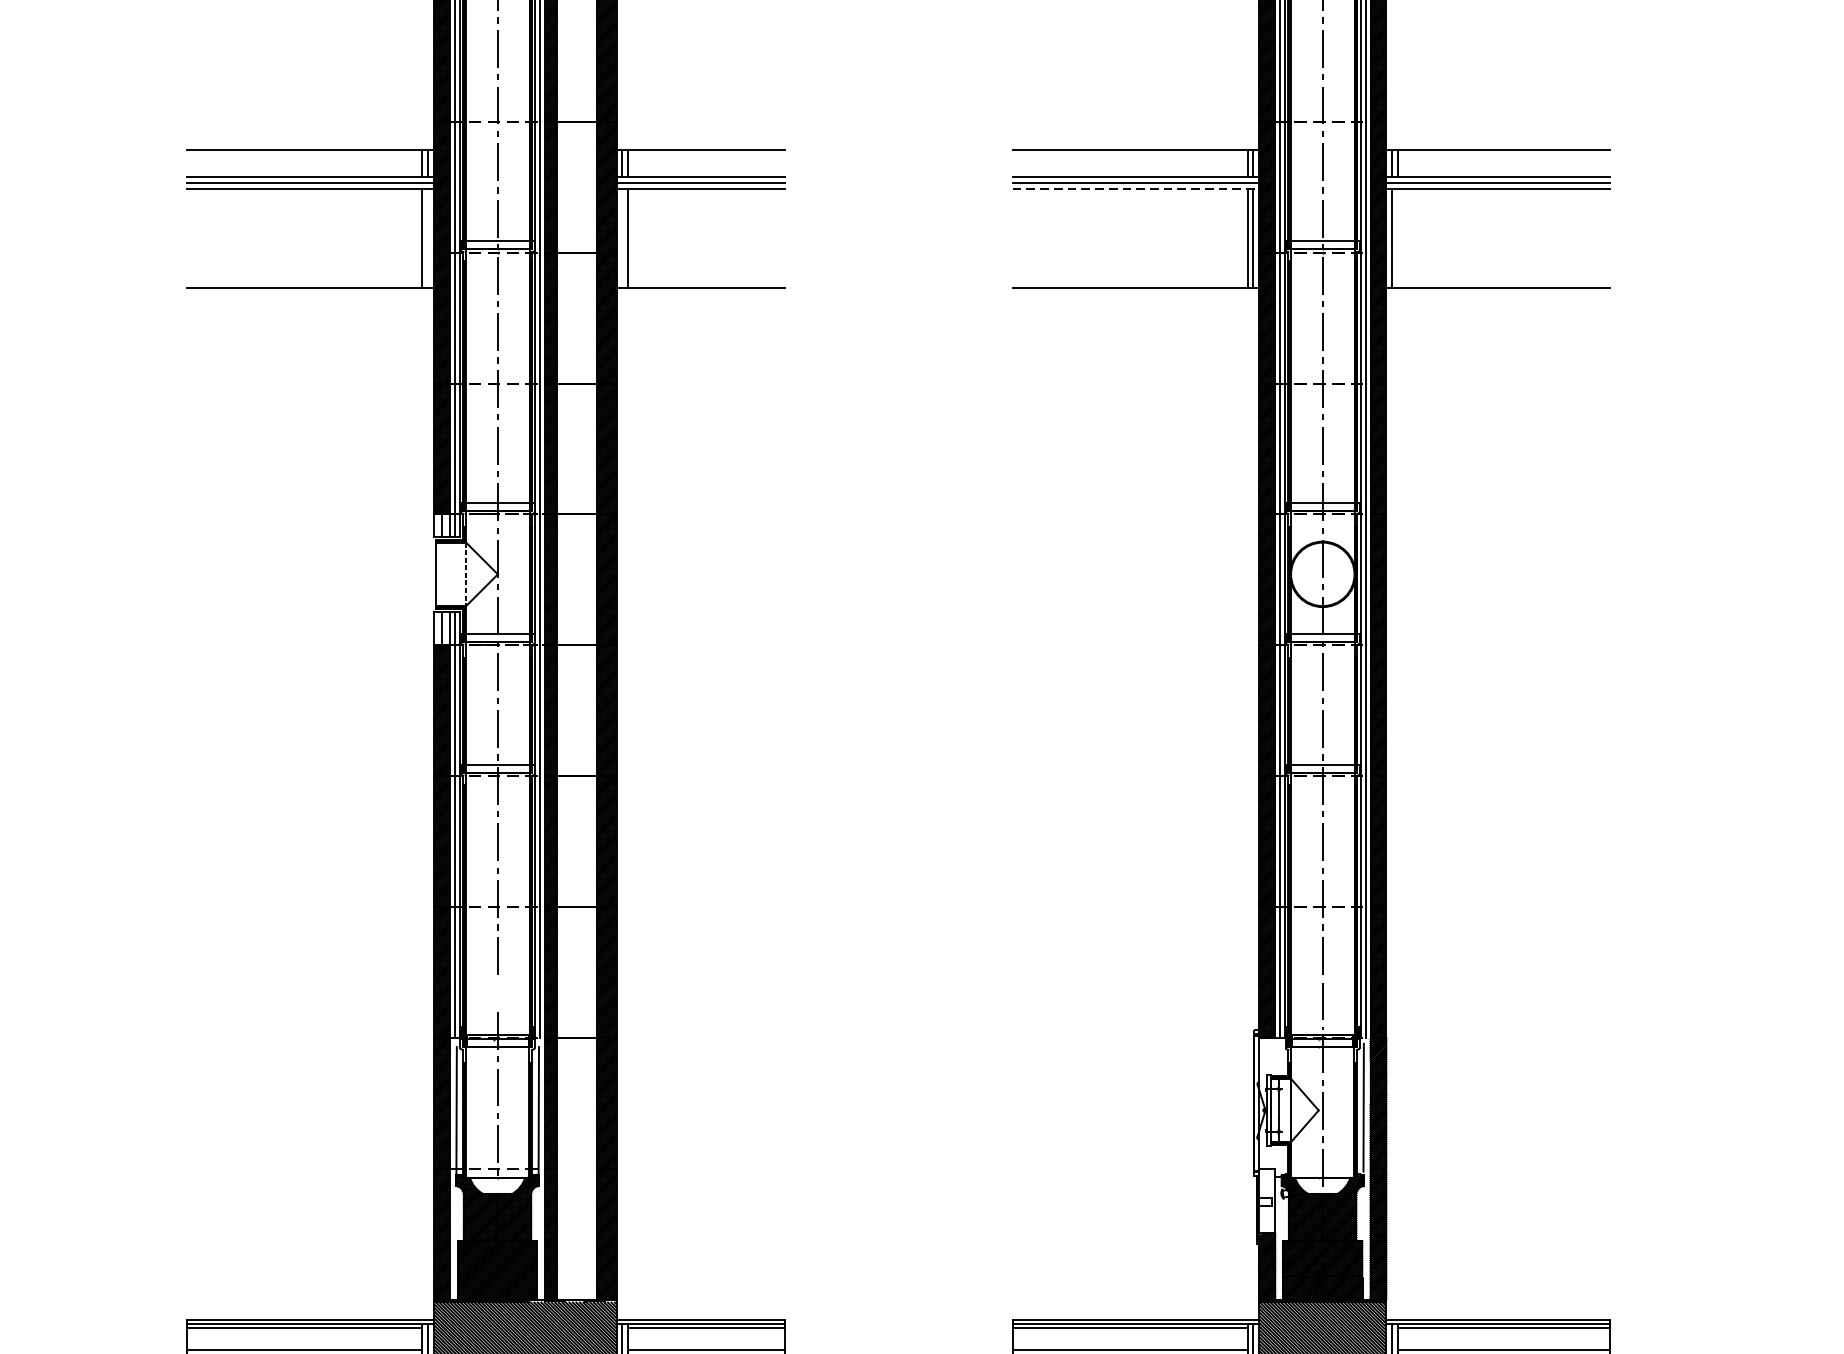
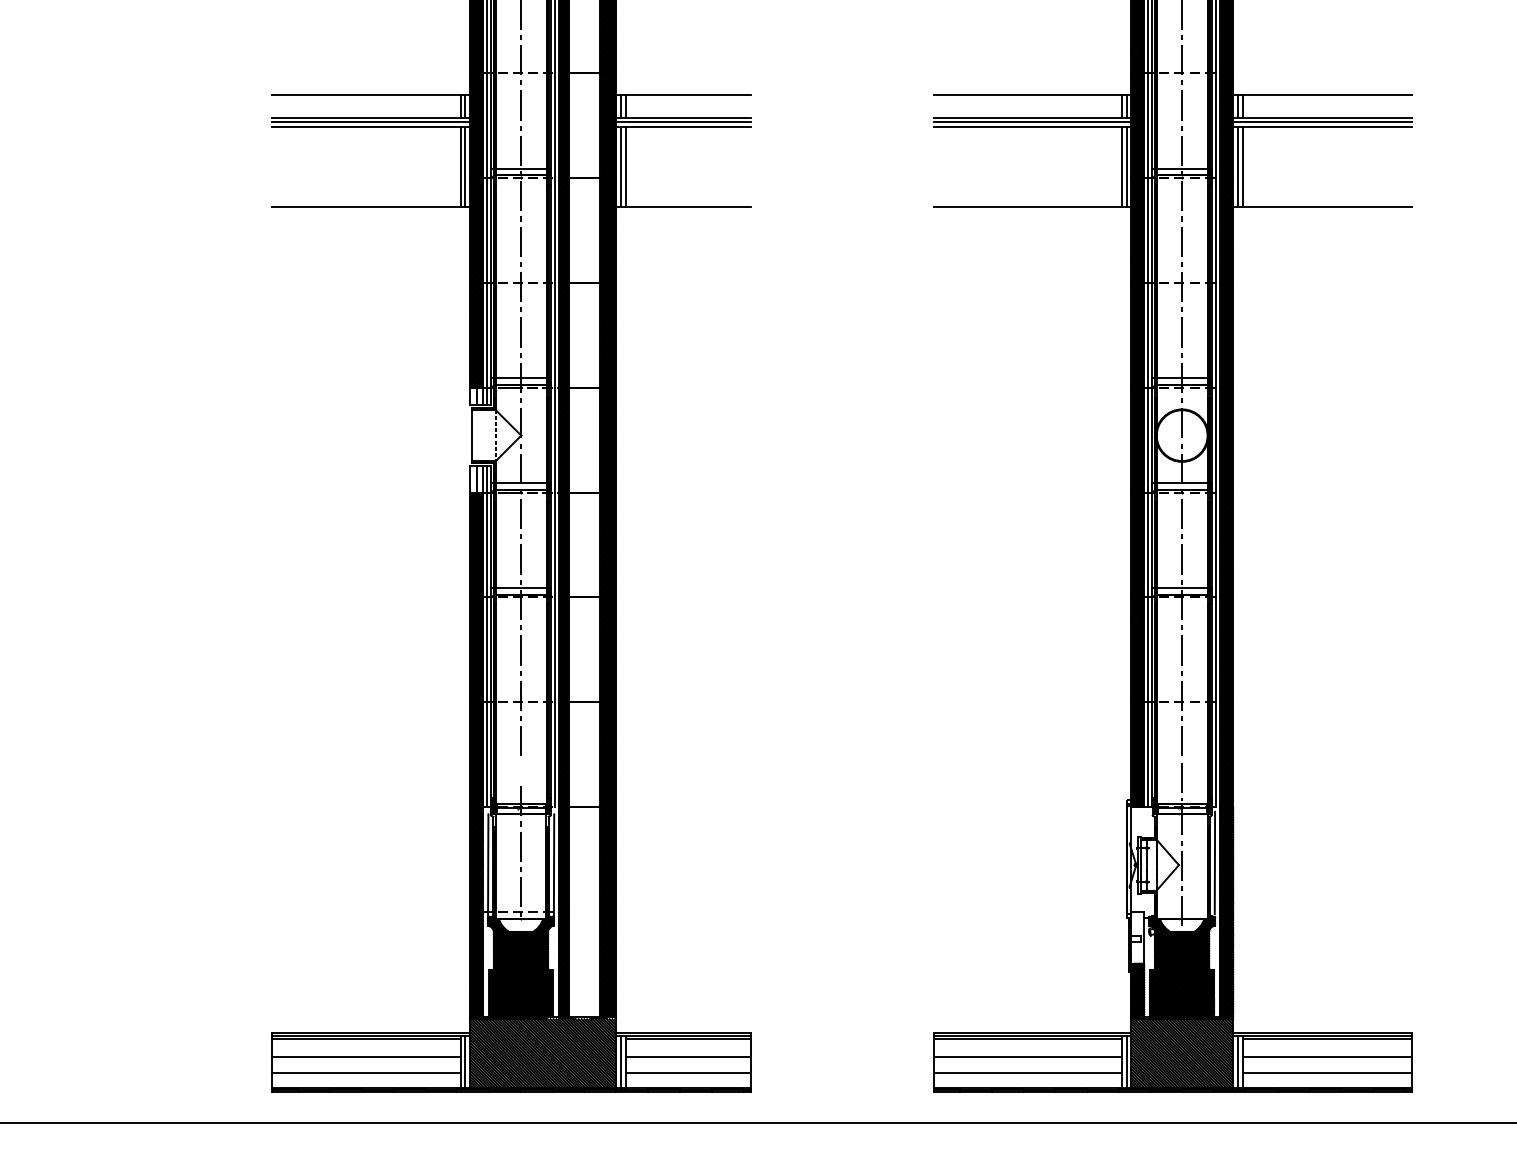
line: (1135, 189) -> (1032, 127), dashed -> solid
line: (428, 238) -> (465, 166), added
line: (622, 238) -> (621, 166), added
line: (1398, 238) -> (1242, 166), added

